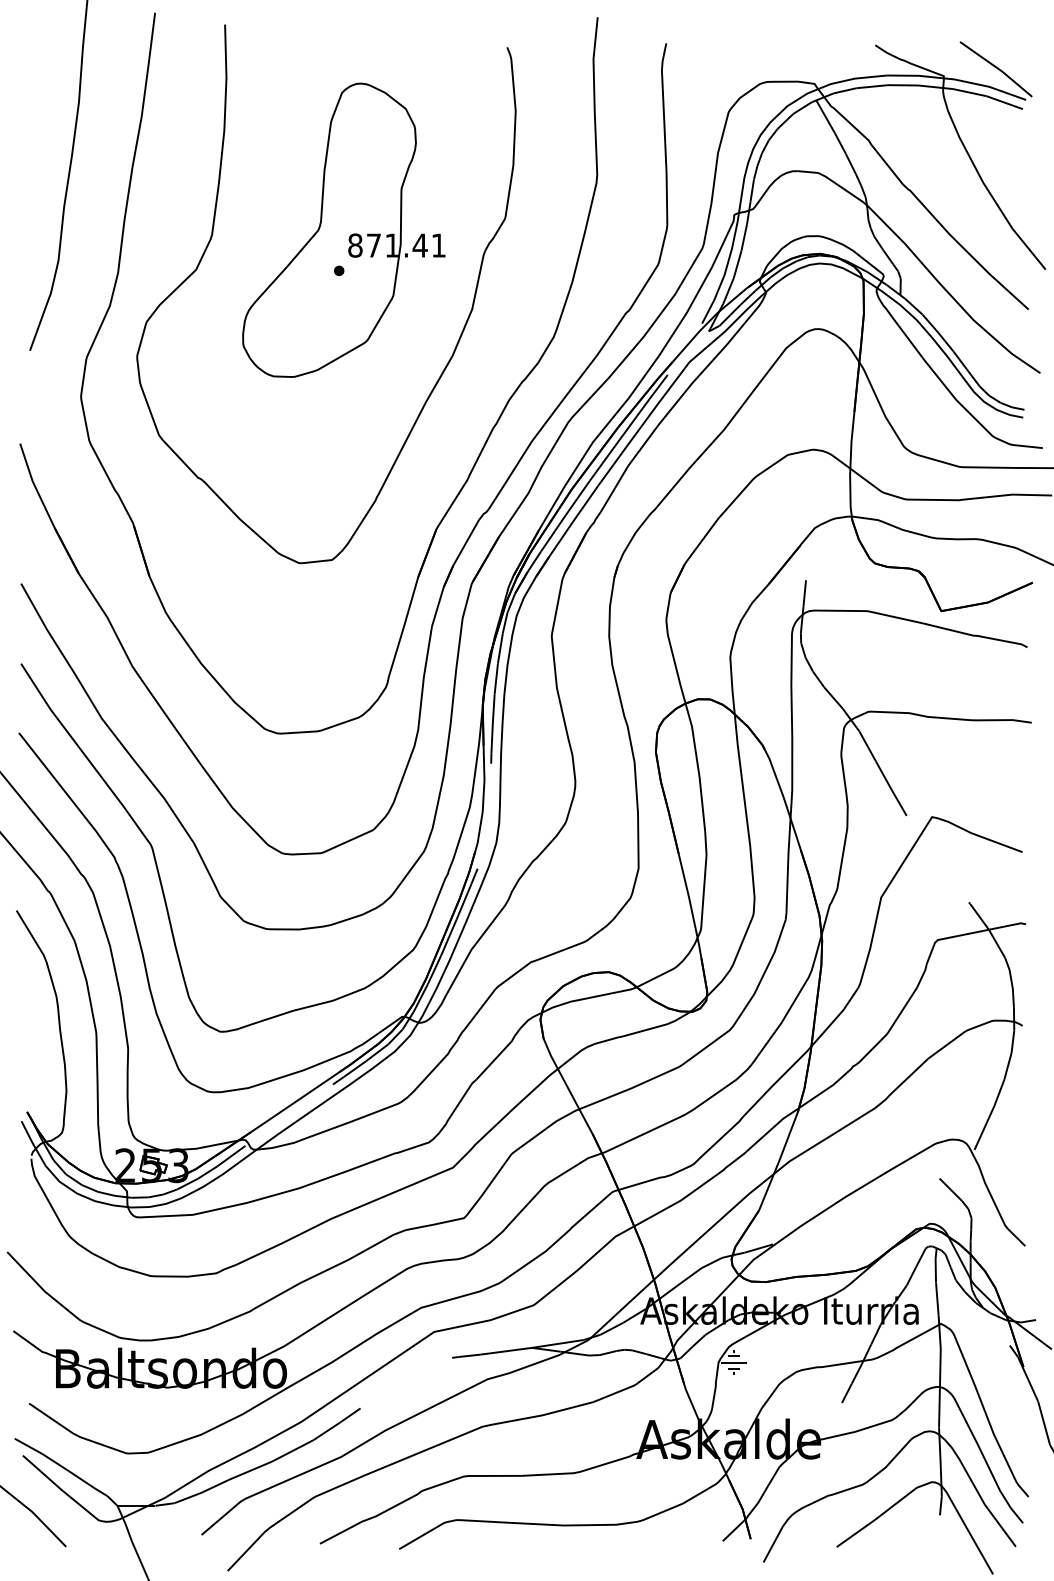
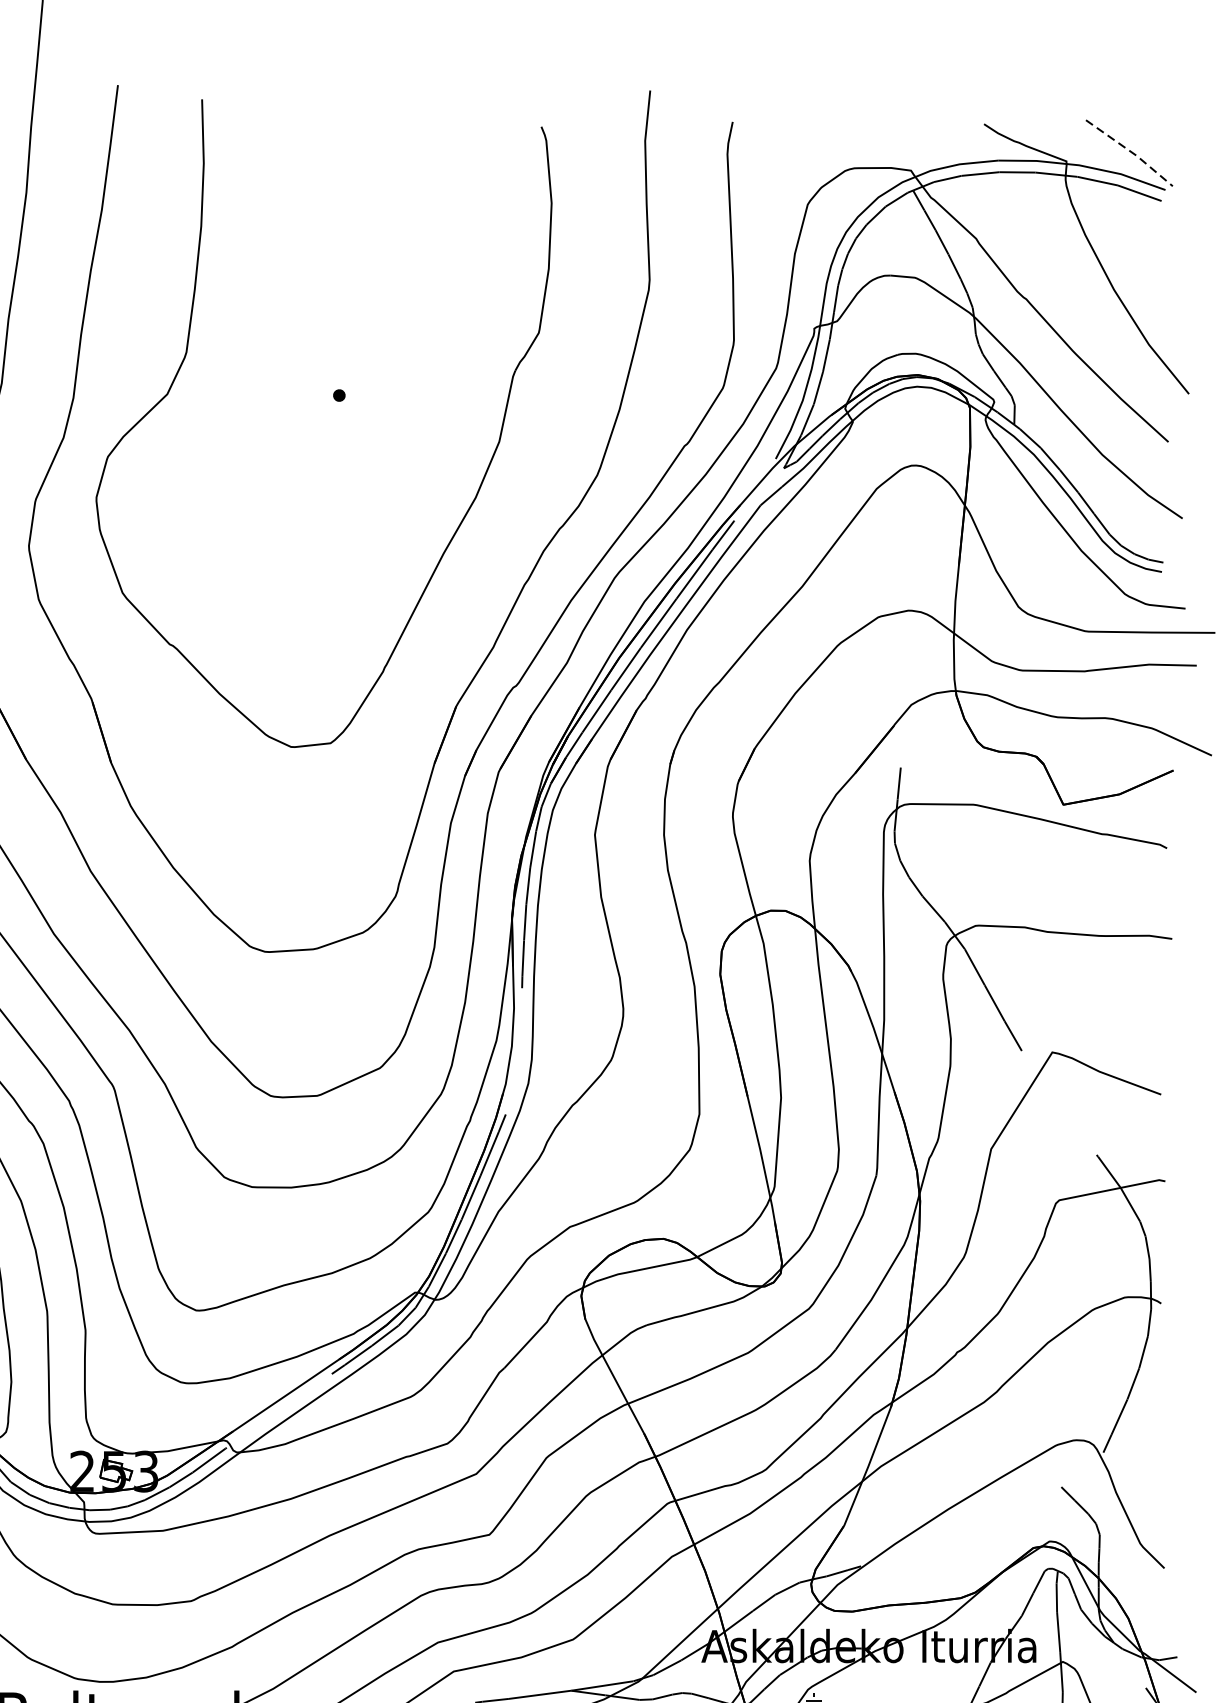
line: (997, 68) -> (1131, 152), solid -> dashed
part: (343, 229) -> (344, 345), removed

